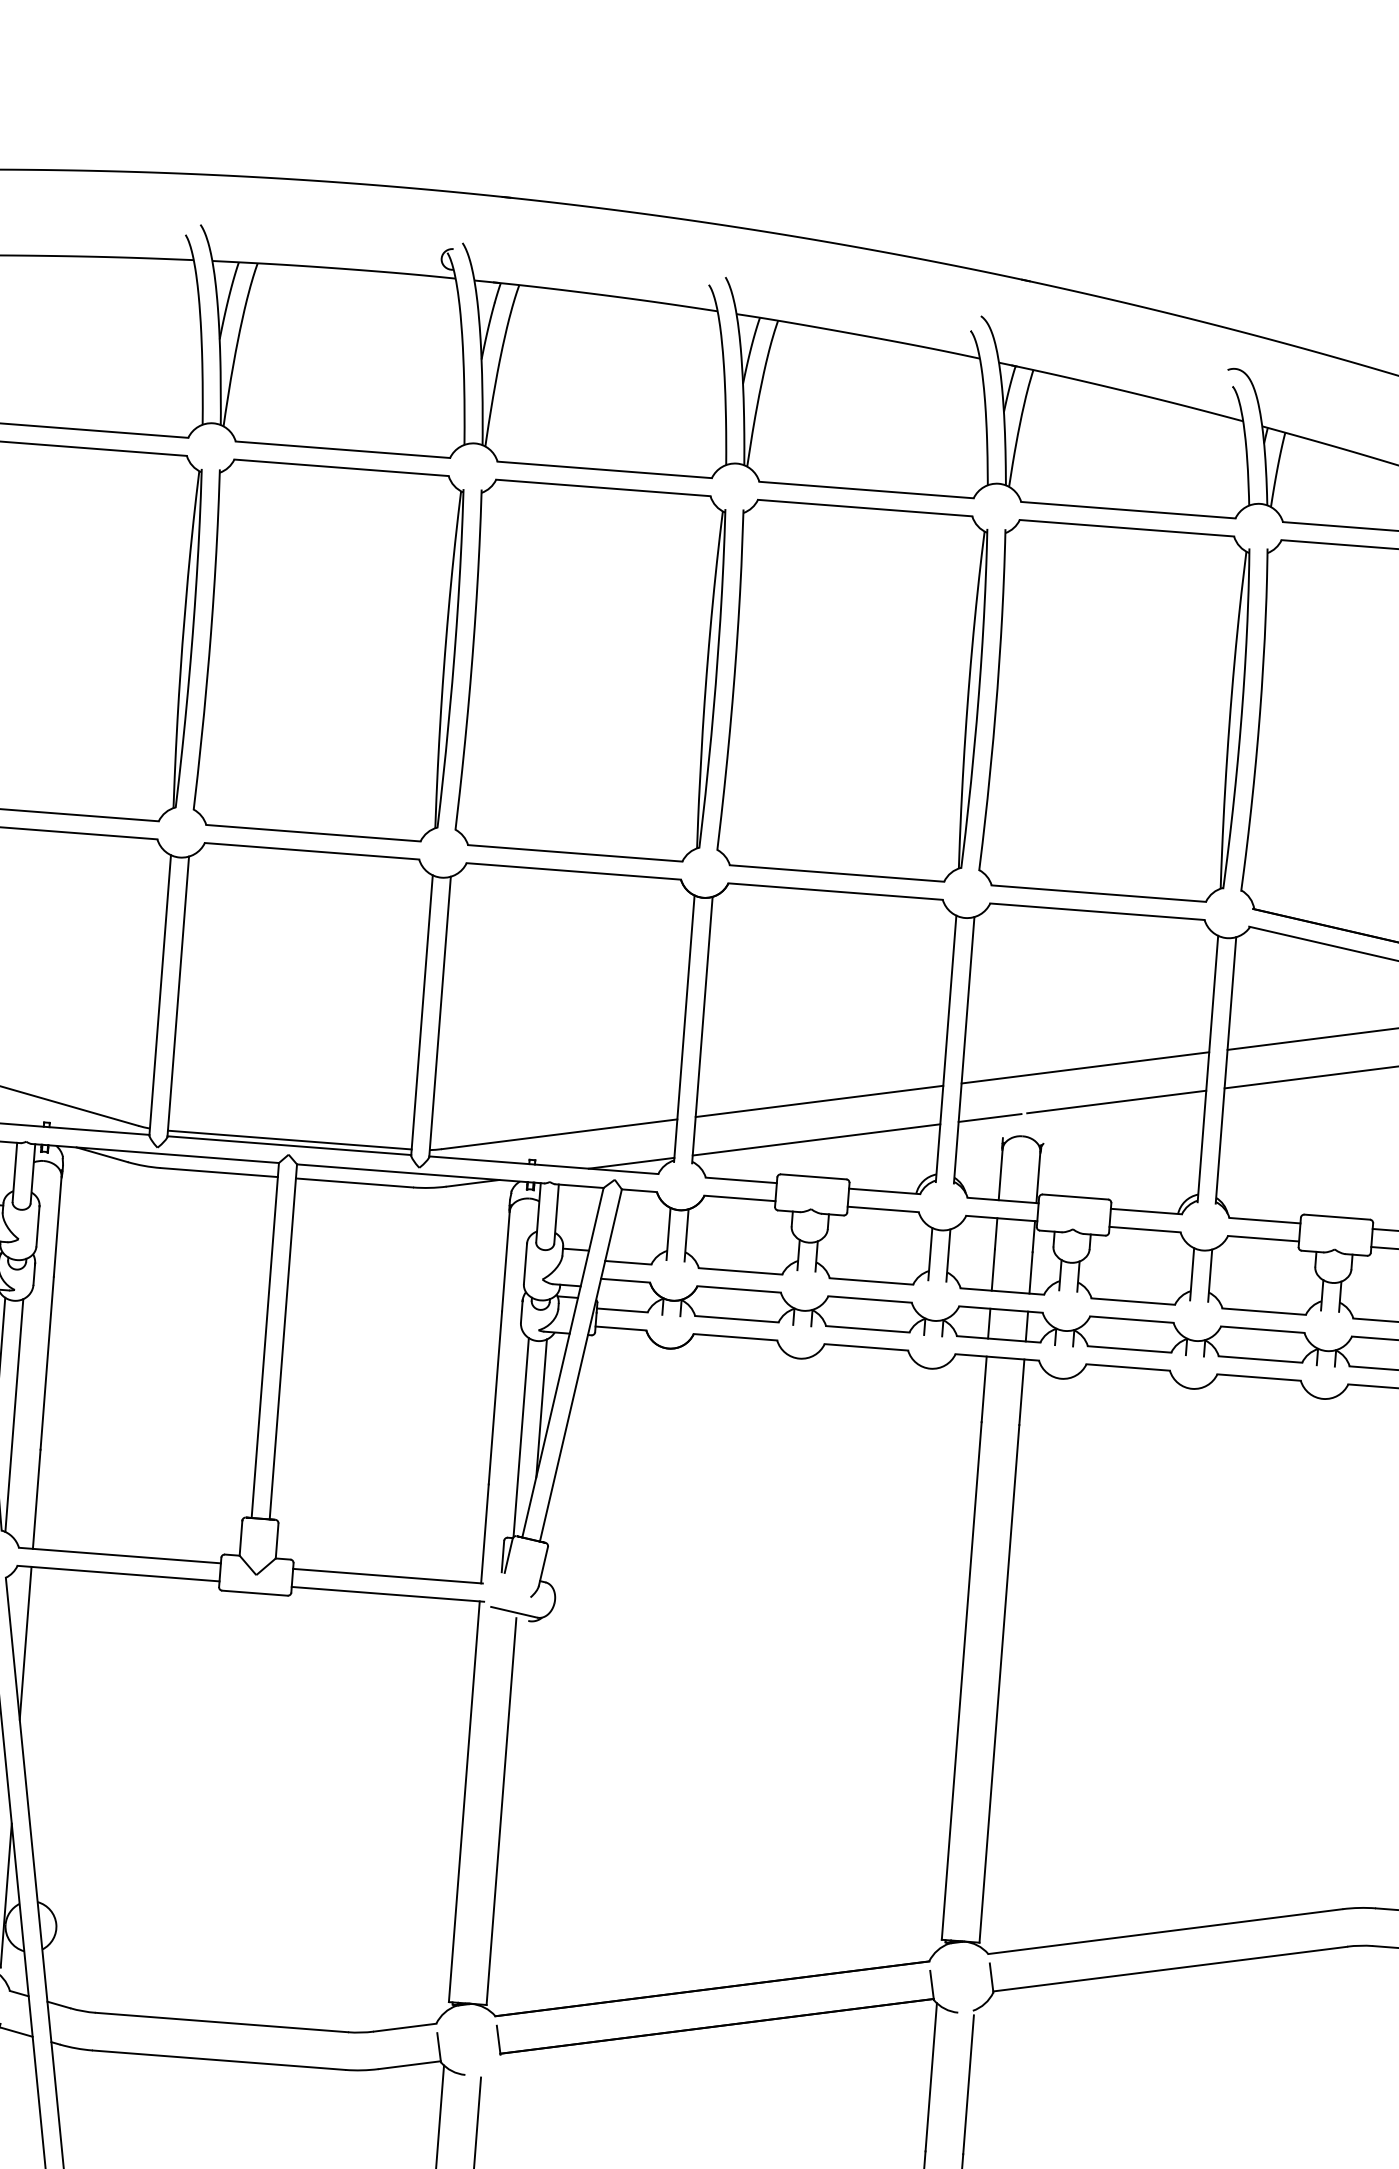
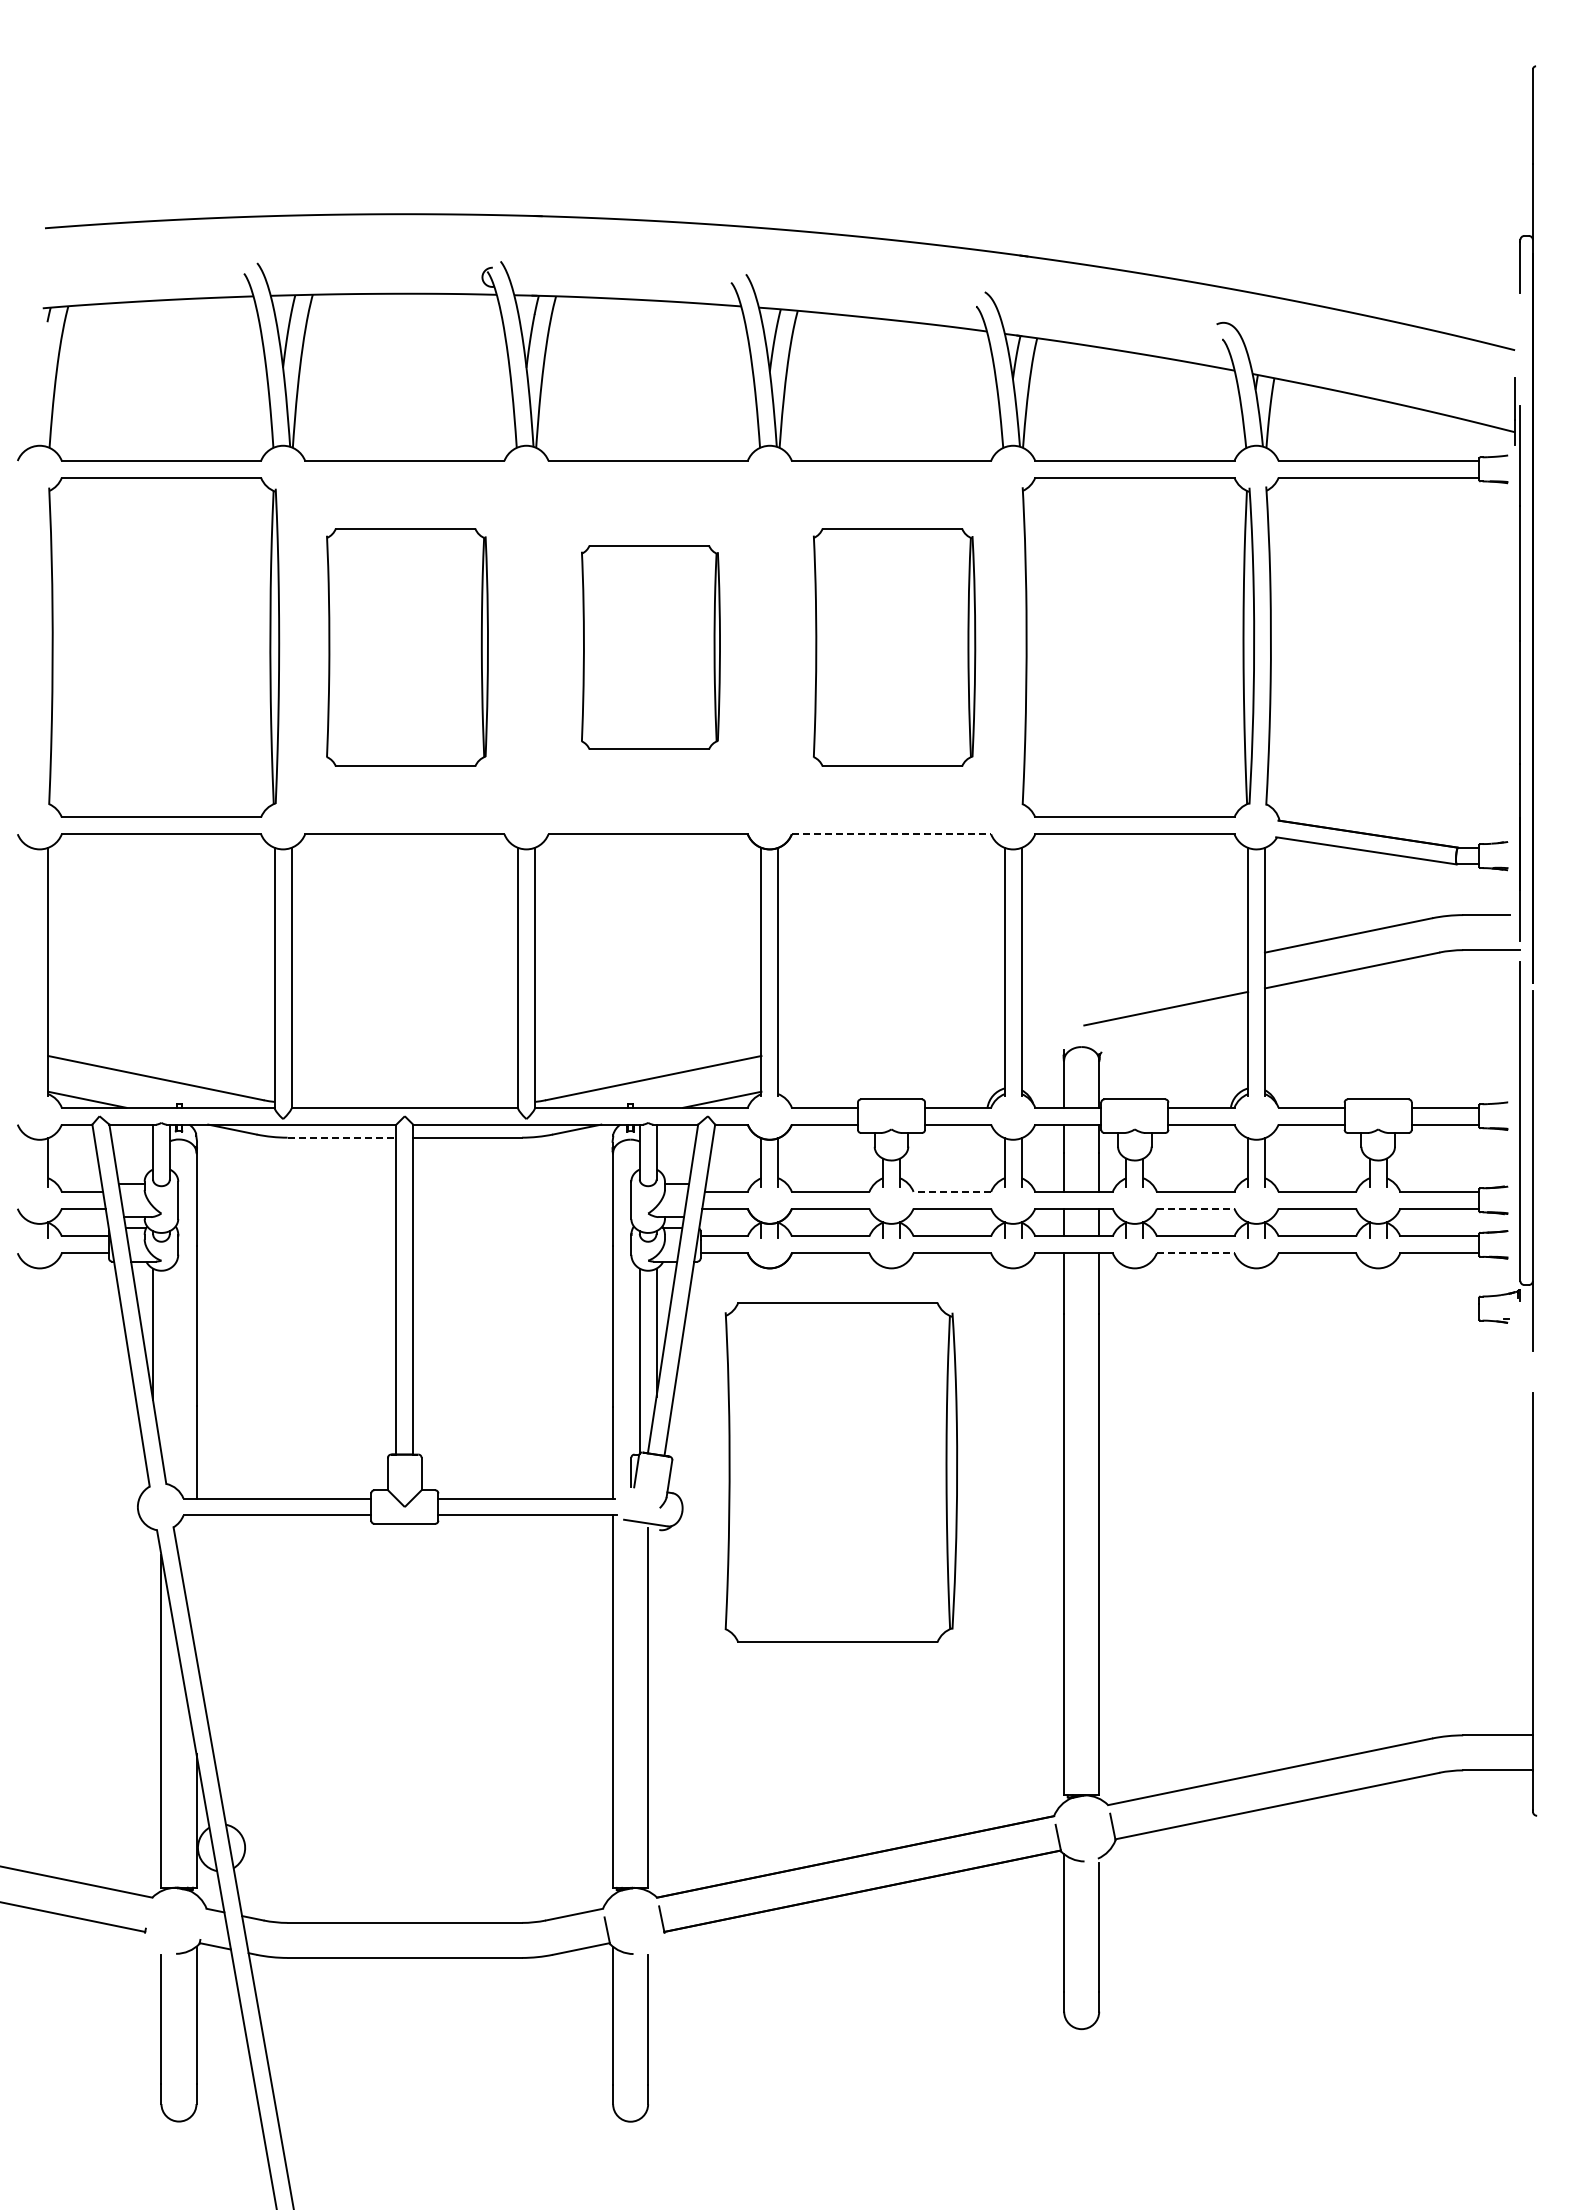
part: (330, 650) -> (407, 647), size x0.7
part: (591, 670) -> (650, 647), size x0.6
part: (854, 690) -> (894, 647), size x0.7
line: (835, 891) -> (891, 834), solid -> dashed
line: (1085, 1067) -> (1134, 979), removed
line: (819, 1101) -> (891, 1029), removed
line: (990, 1118) -> (1050, 1032), removed
line: (289, 1139) -> (404, 1102), removed
line: (816, 1139) -> (891, 1064), removed
line: (219, 1172) -> (342, 1137), solid -> dashed
line: (871, 1280) -> (952, 1191), solid -> dashed
line: (1131, 1319) -> (1195, 1208), solid -> dashed
line: (1127, 1367) -> (1195, 1253), solid -> dashed
line: (13, 1415) -> (169, 1376), removed
part: (727, 1574) -> (840, 1472), added
line: (25, 1643) -> (196, 1586), removed

